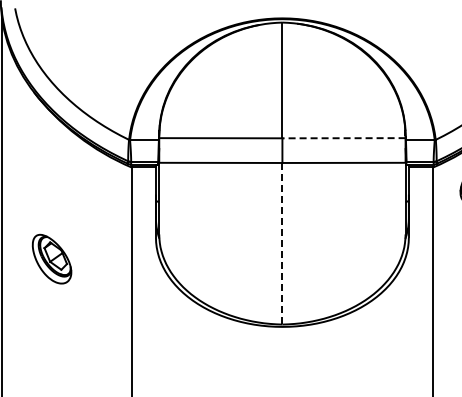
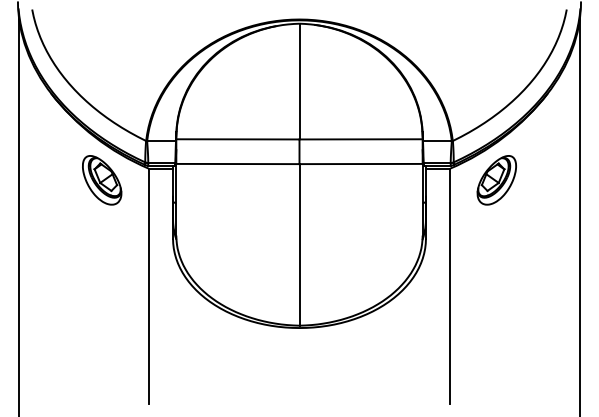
line: (344, 138) -> (361, 139), dashed -> solid
line: (282, 243) -> (299, 244), dashed -> solid
part: (52, 259) -> (102, 180), moved

